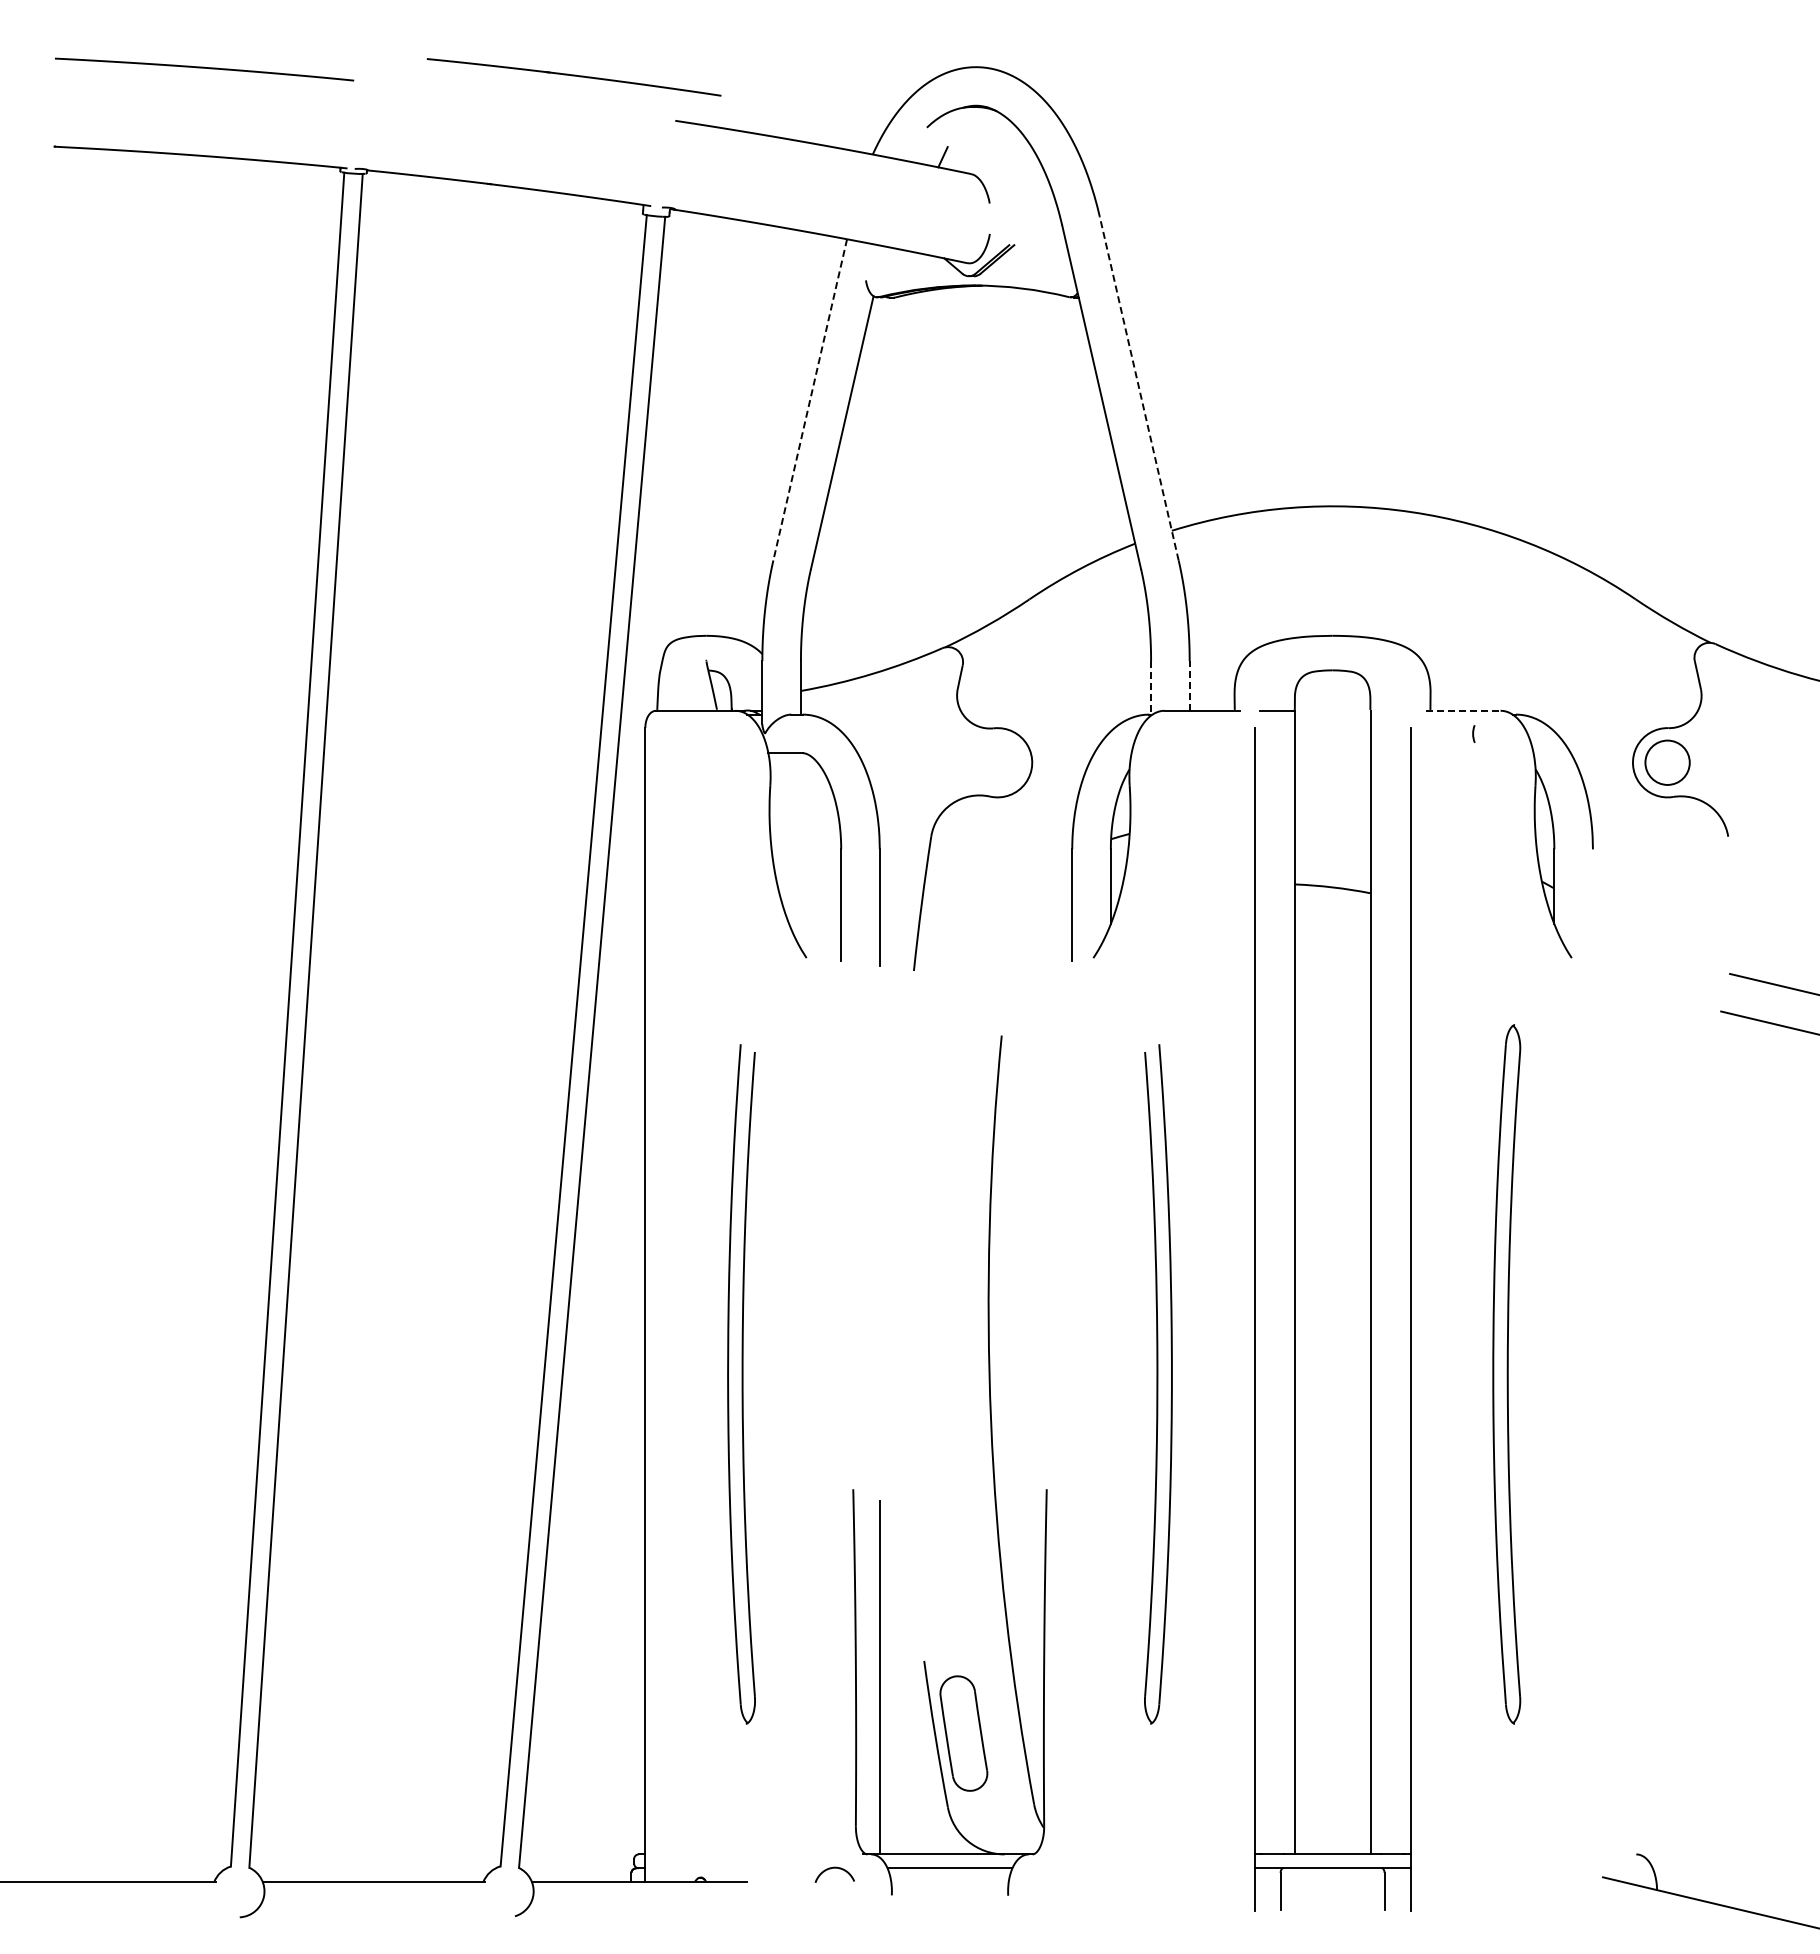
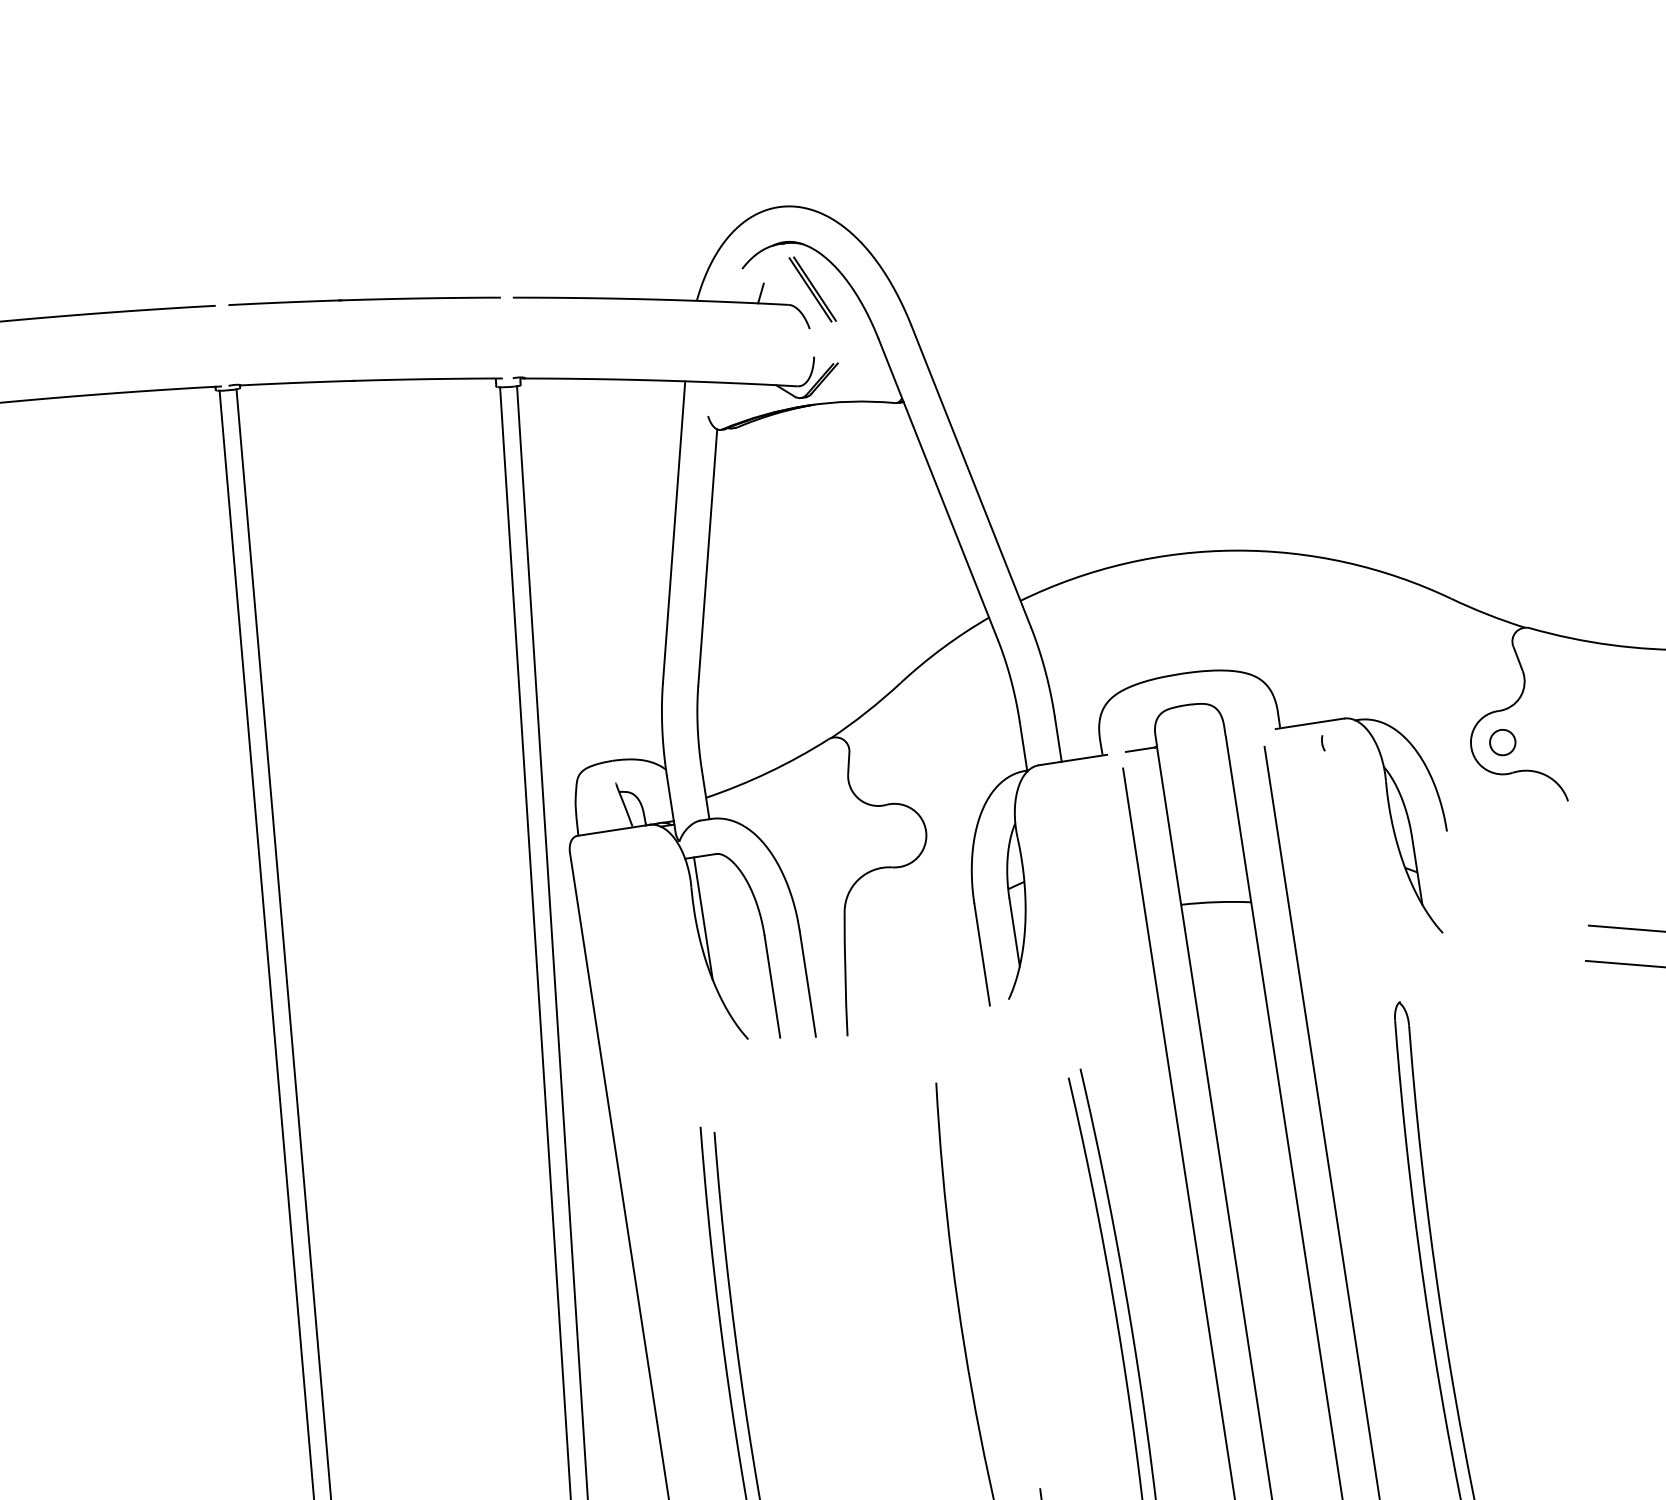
part: (573, 77) -> (364, 301), moved
part: (999, 161) -> (812, 289), added
line: (1139, 388) -> (971, 476), dashed -> solid
line: (810, 399) -> (674, 531), dashed -> solid
line: (1189, 685) -> (1058, 738), dashed -> solid
line: (1151, 688) -> (1023, 746), dashed -> solid
line: (1463, 710) -> (1310, 723), dashed -> solid
circle: (1667, 762) -> (1502, 742), size x0.62
line: (778, 820) -> (703, 918), added

